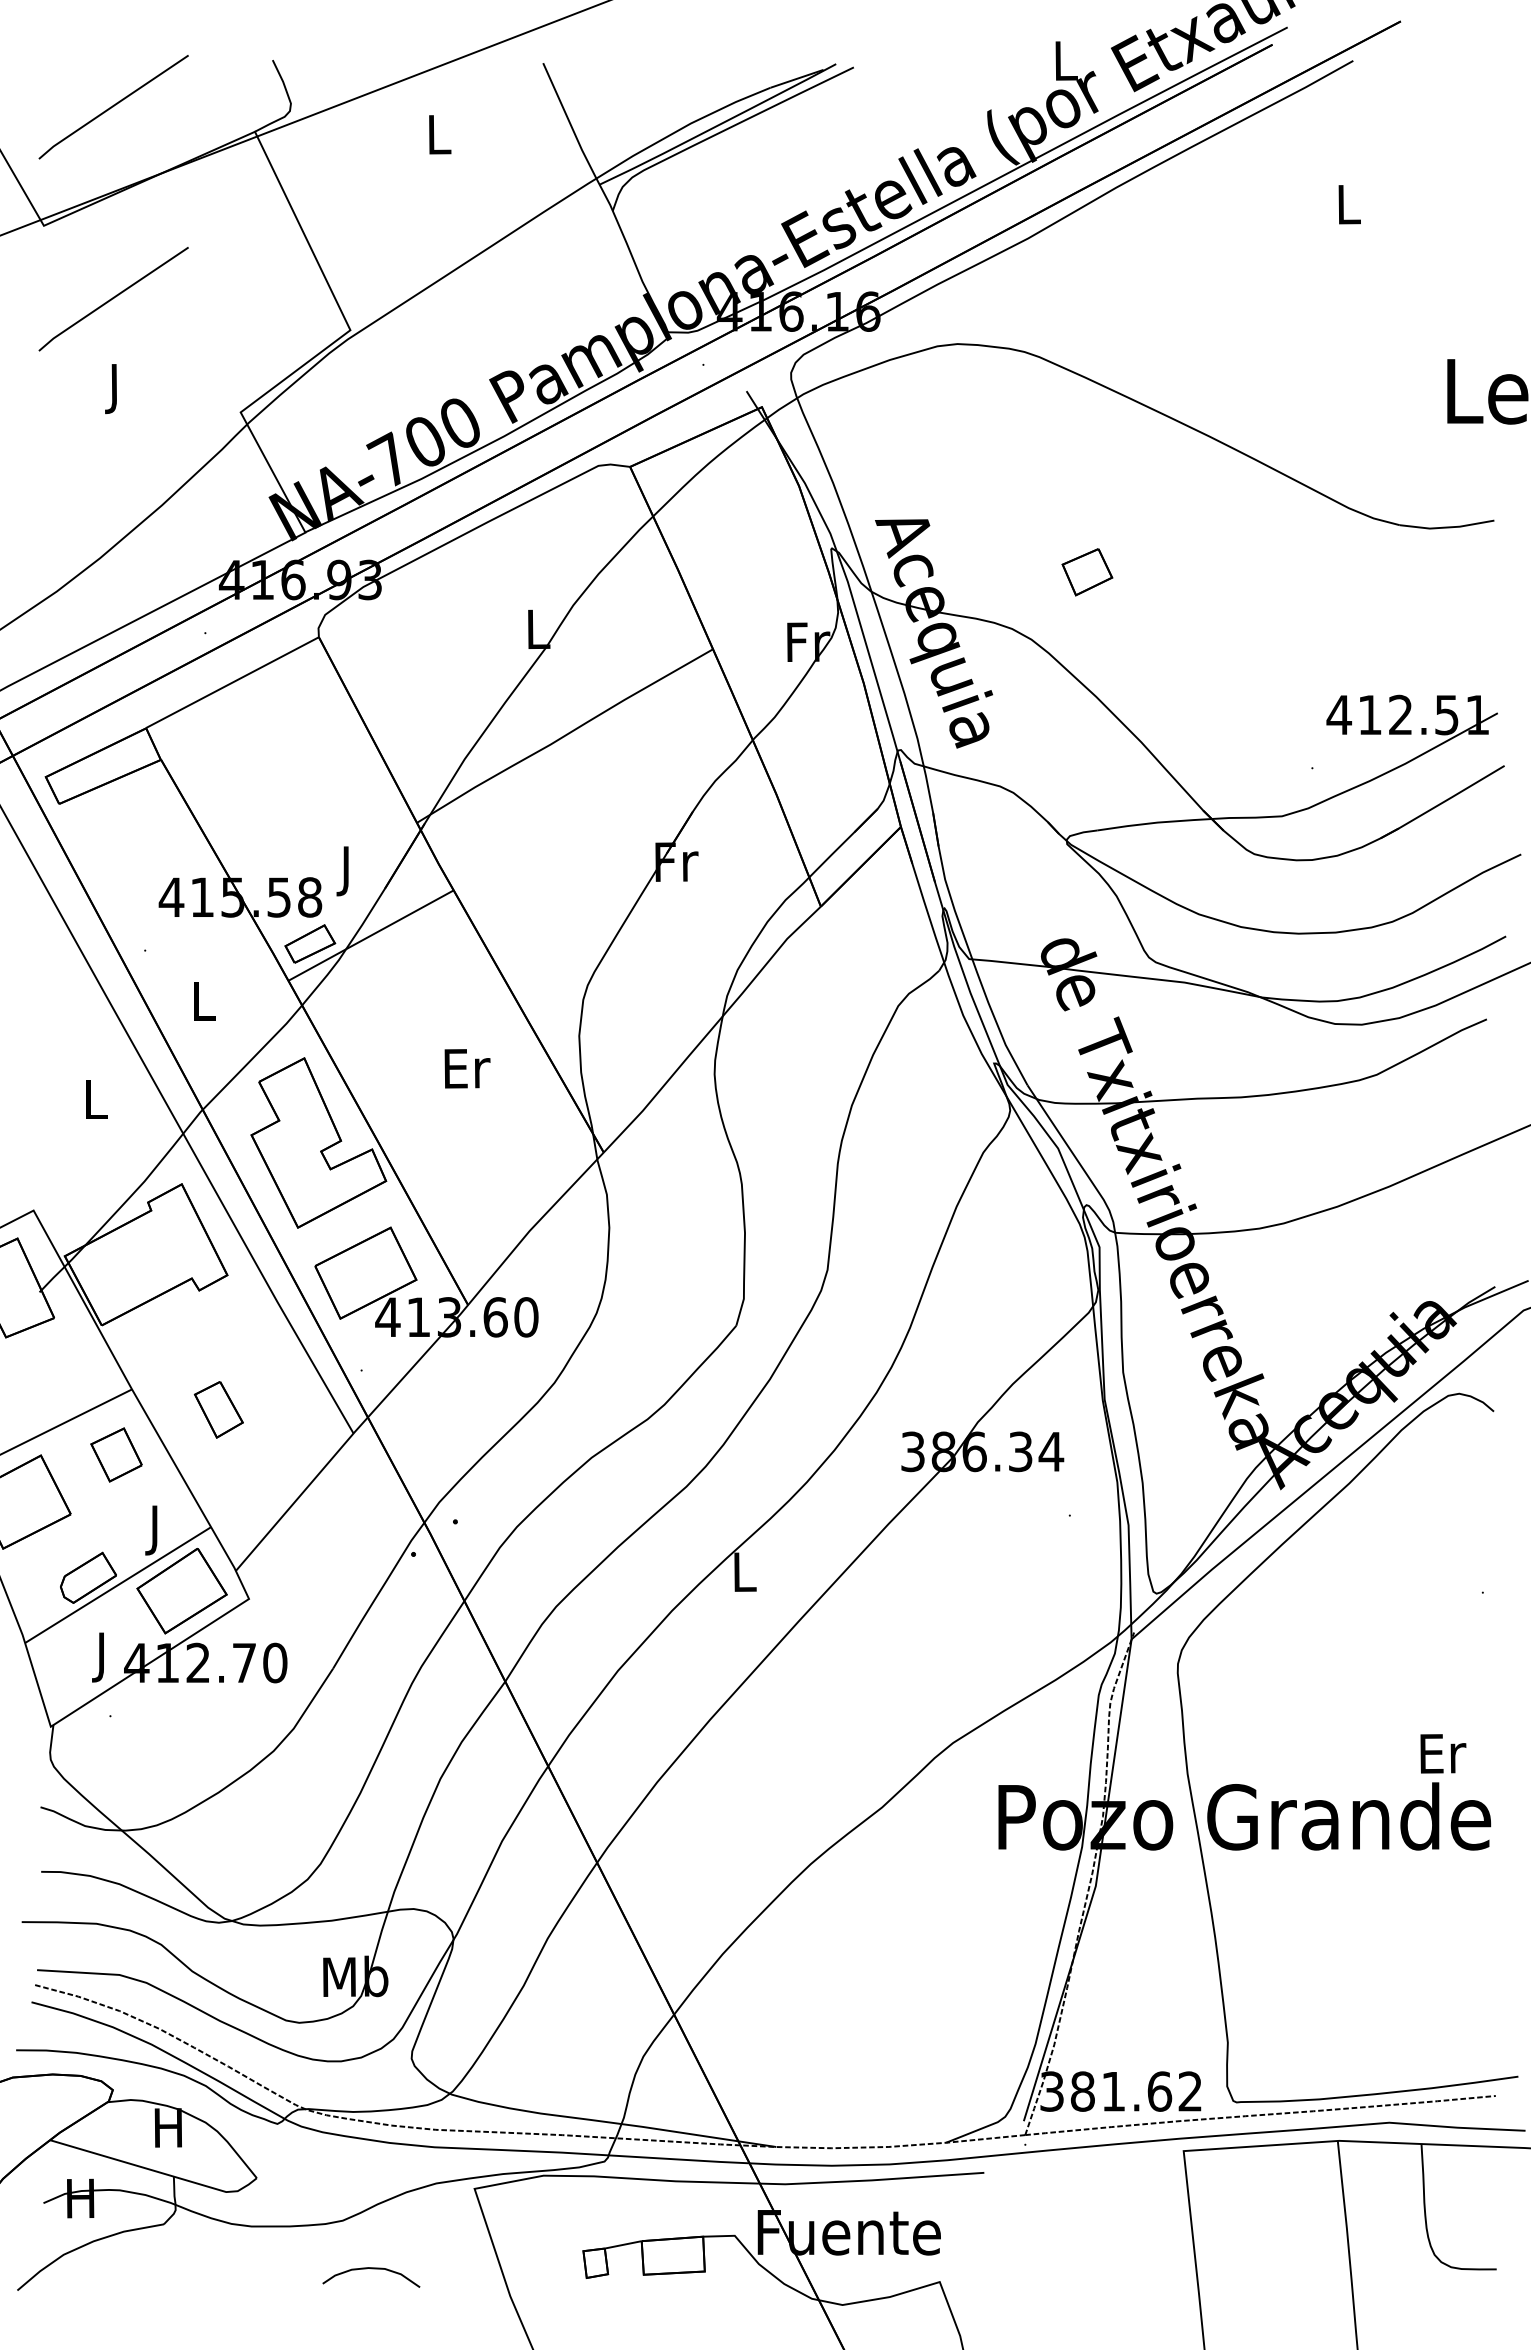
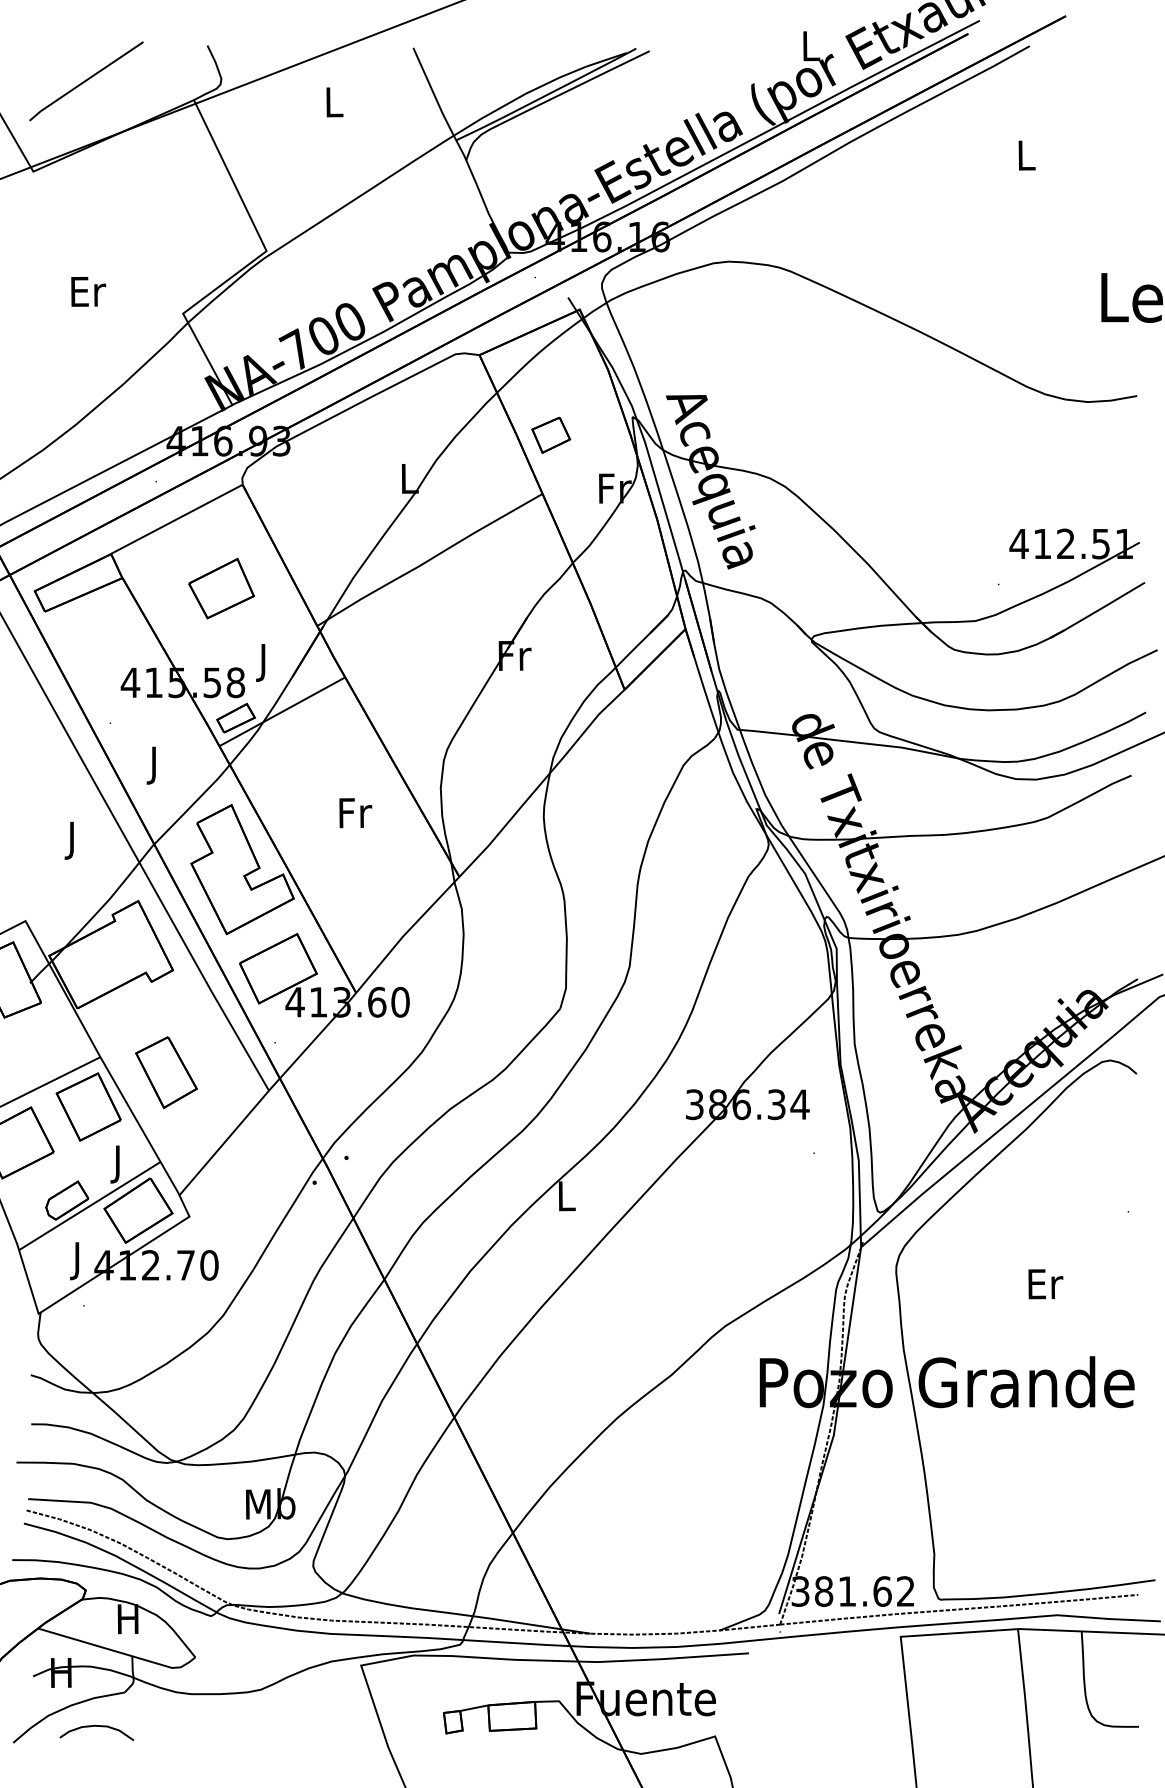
line: (113, 299) -> (86, 227), removed
text: (116, 389) -> (88, 296), J -> Er
part: (1087, 572) -> (551, 435), moved
part: (290, 773) -> (221, 588), added
text: (203, 1006) -> (154, 765), L -> J
text: (467, 1068) -> (355, 812), Er -> Fr
text: (96, 1105) -> (73, 841), L -> J
part: (218, 1409) -> (166, 1072), size x1.67
part: (116, 1454) -> (88, 1106), size x1.67
text: (1443, 1753) -> (1045, 1284), moved
curve: (371, 2269) -> (96, 1726), moved

